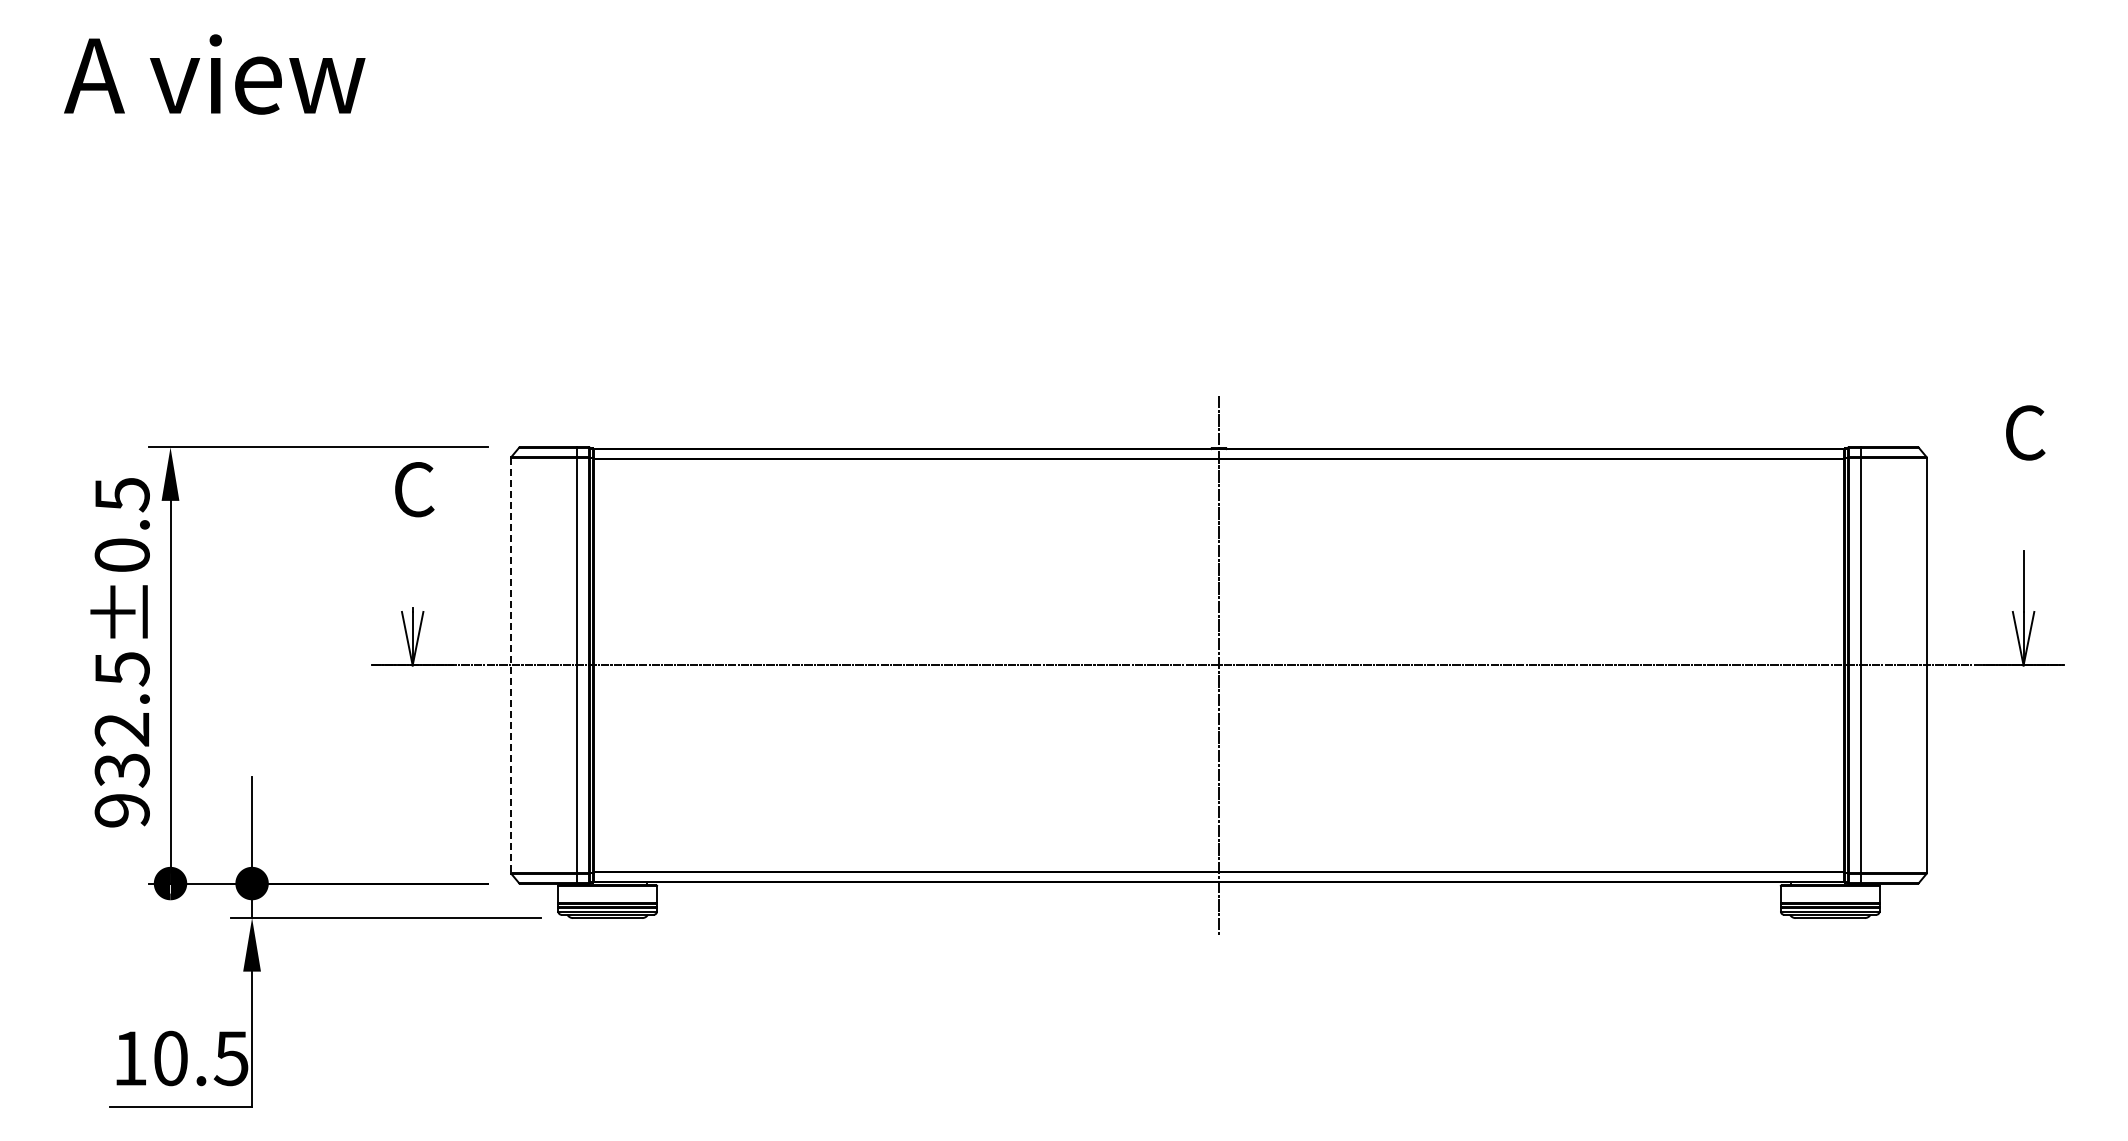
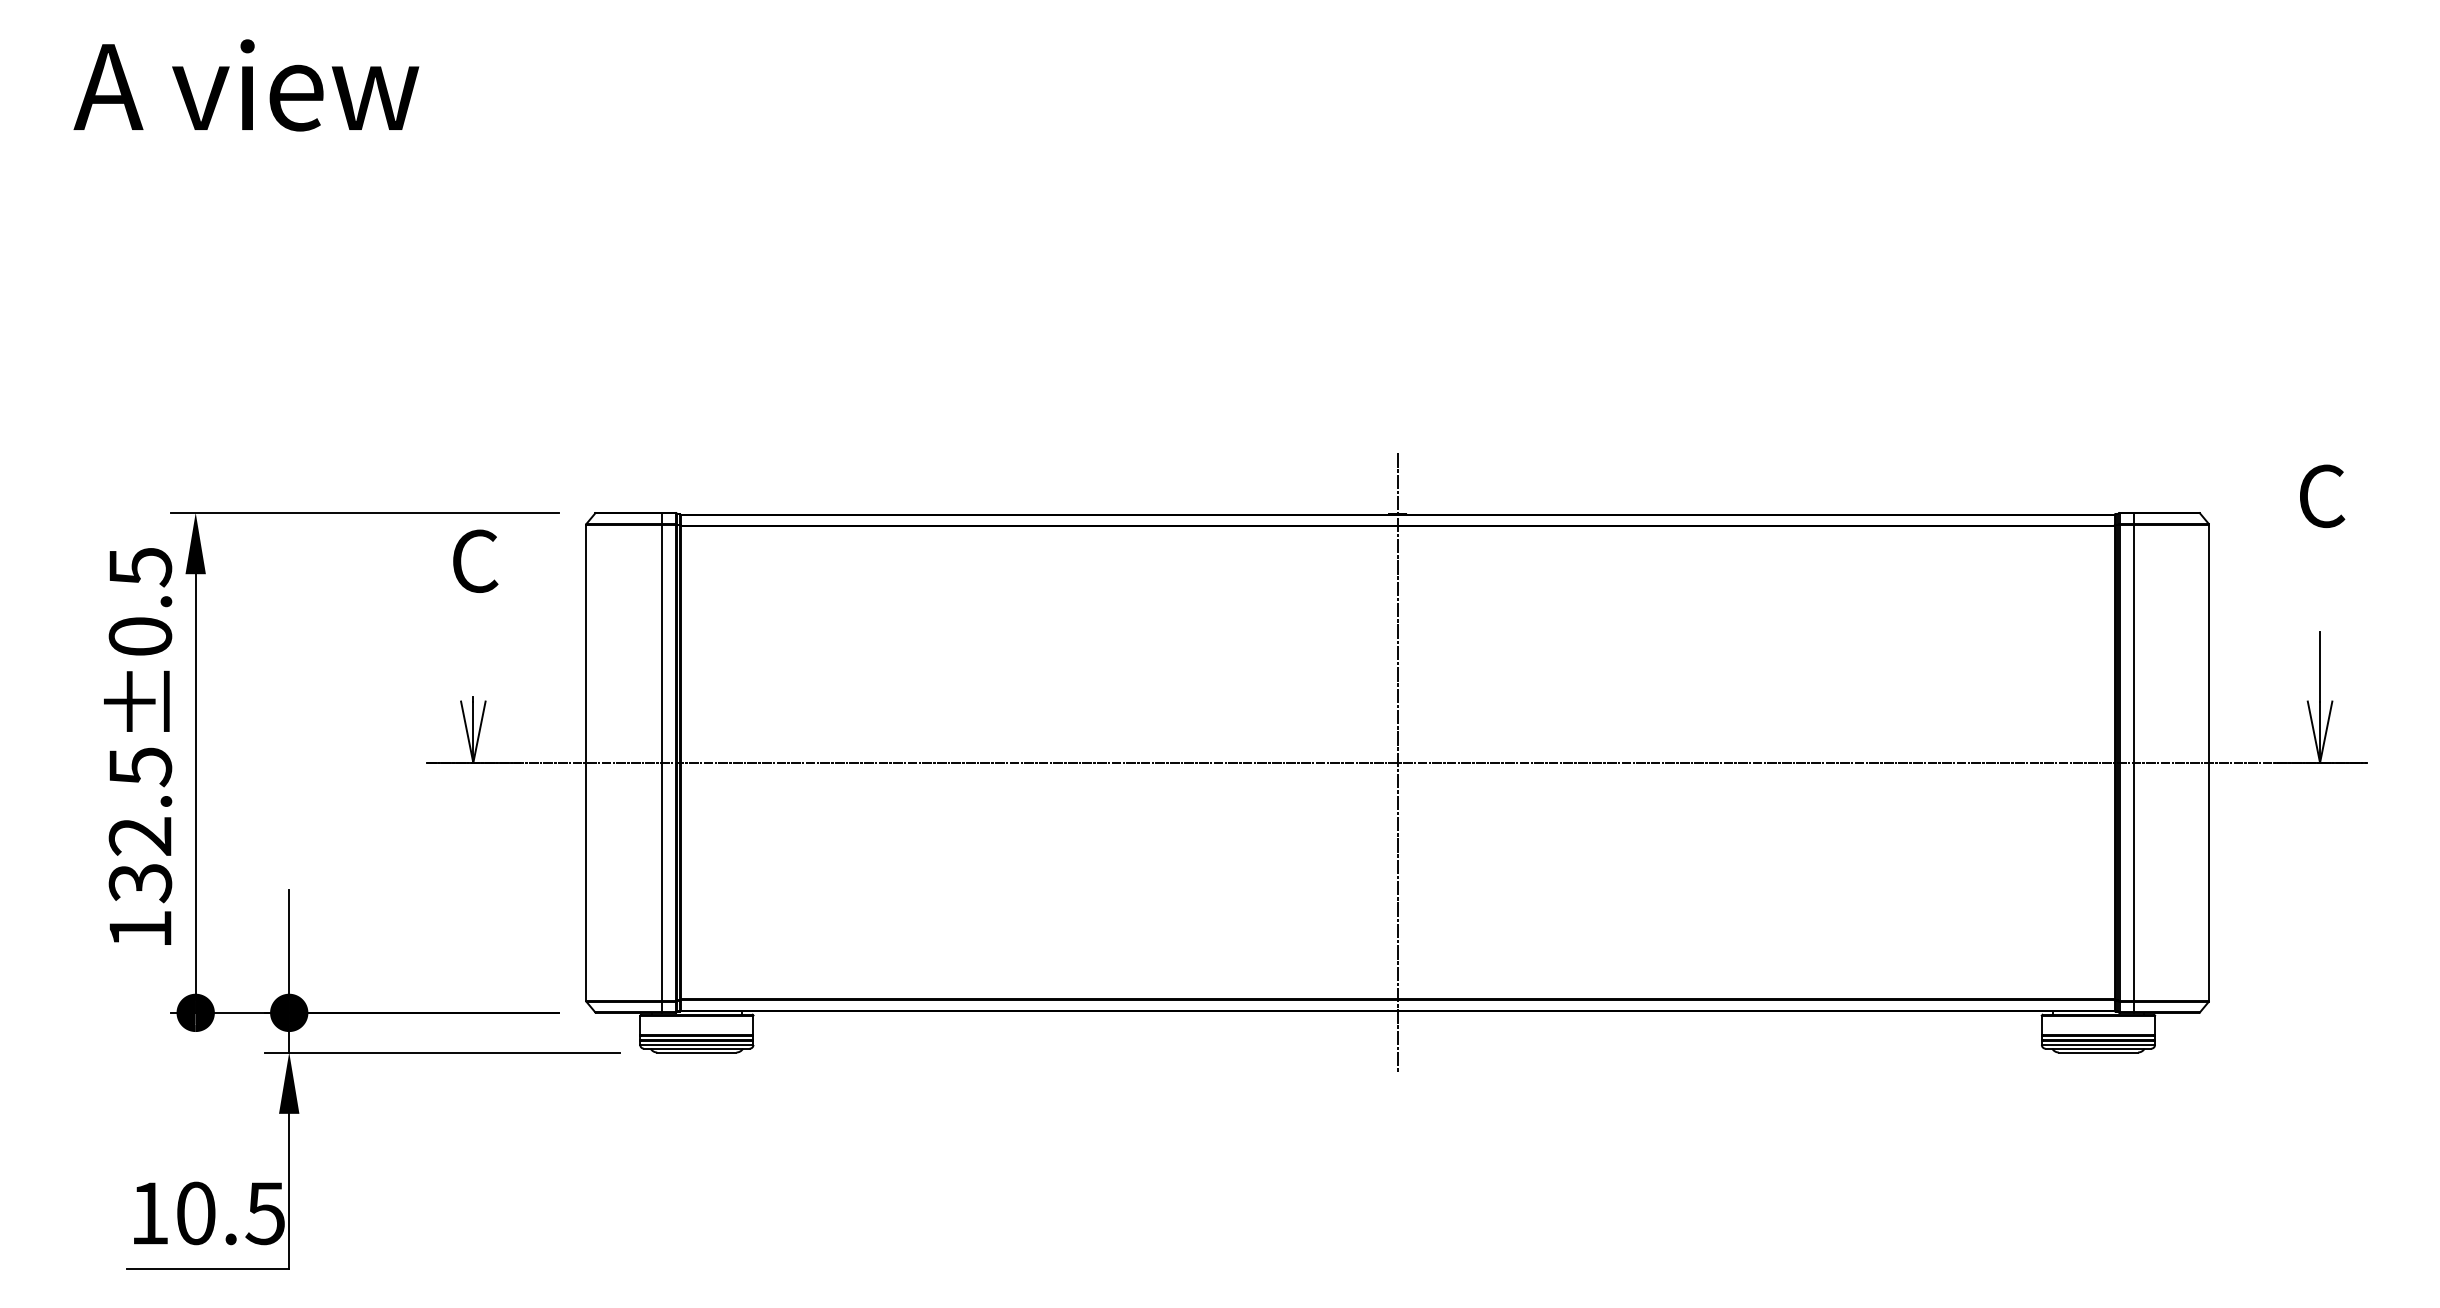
line: (511, 665) -> (586, 762), dashed -> solid
text: (121, 810) -> (139, 929), 932.5±0.5 -> 132.5±0.5

